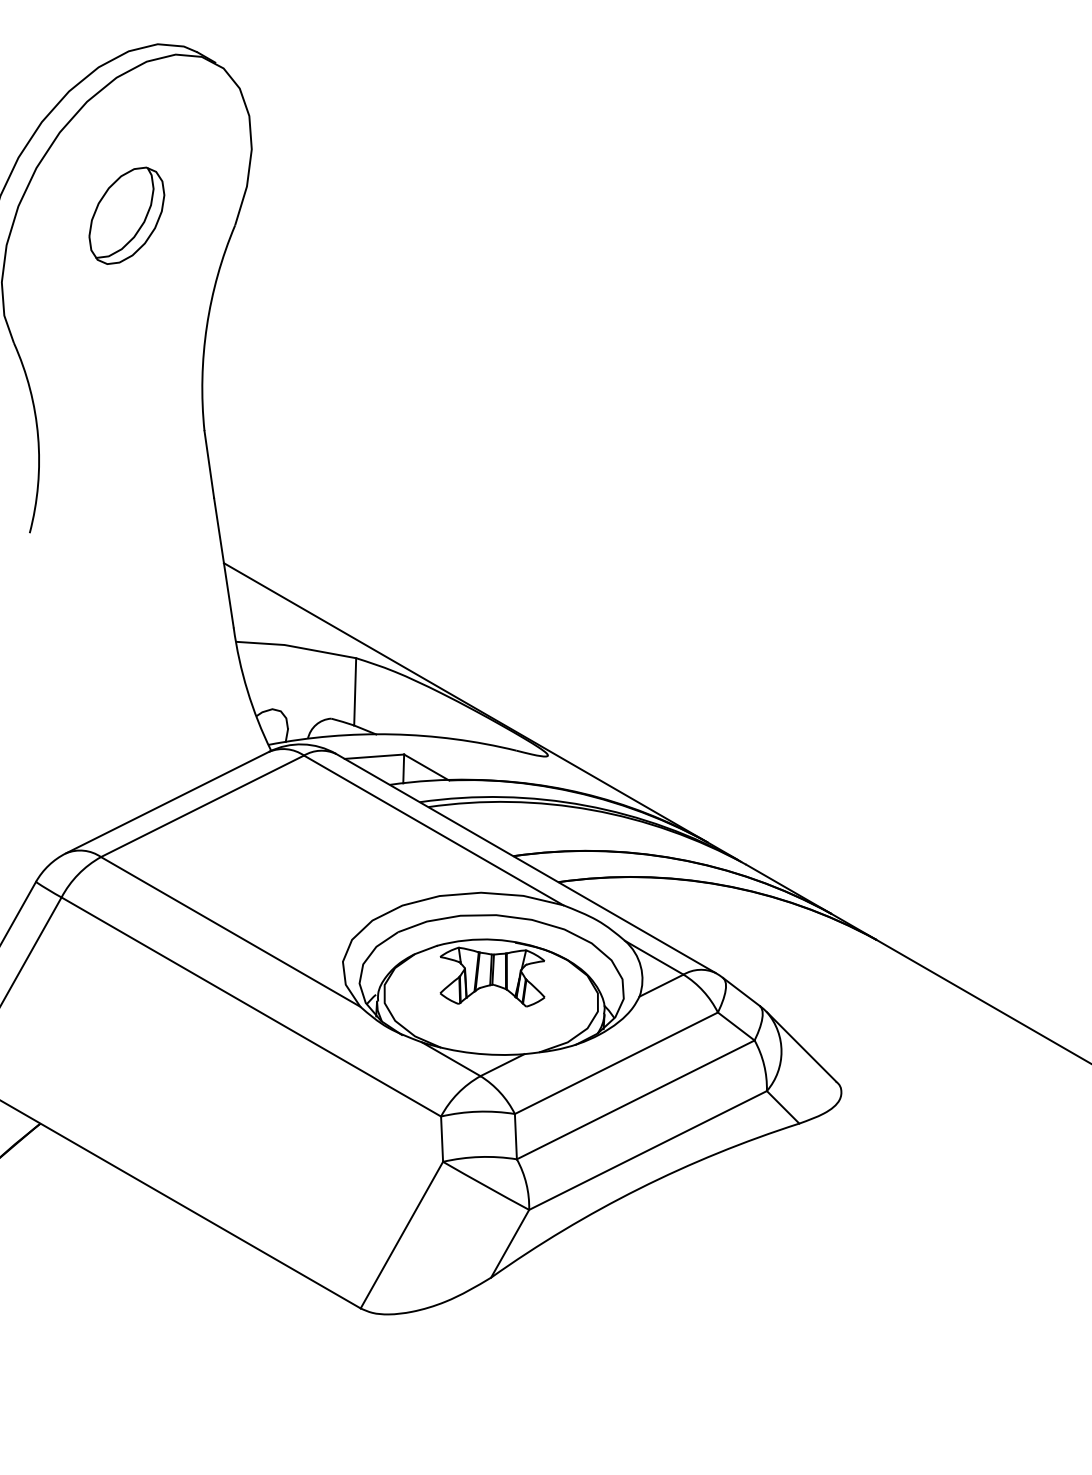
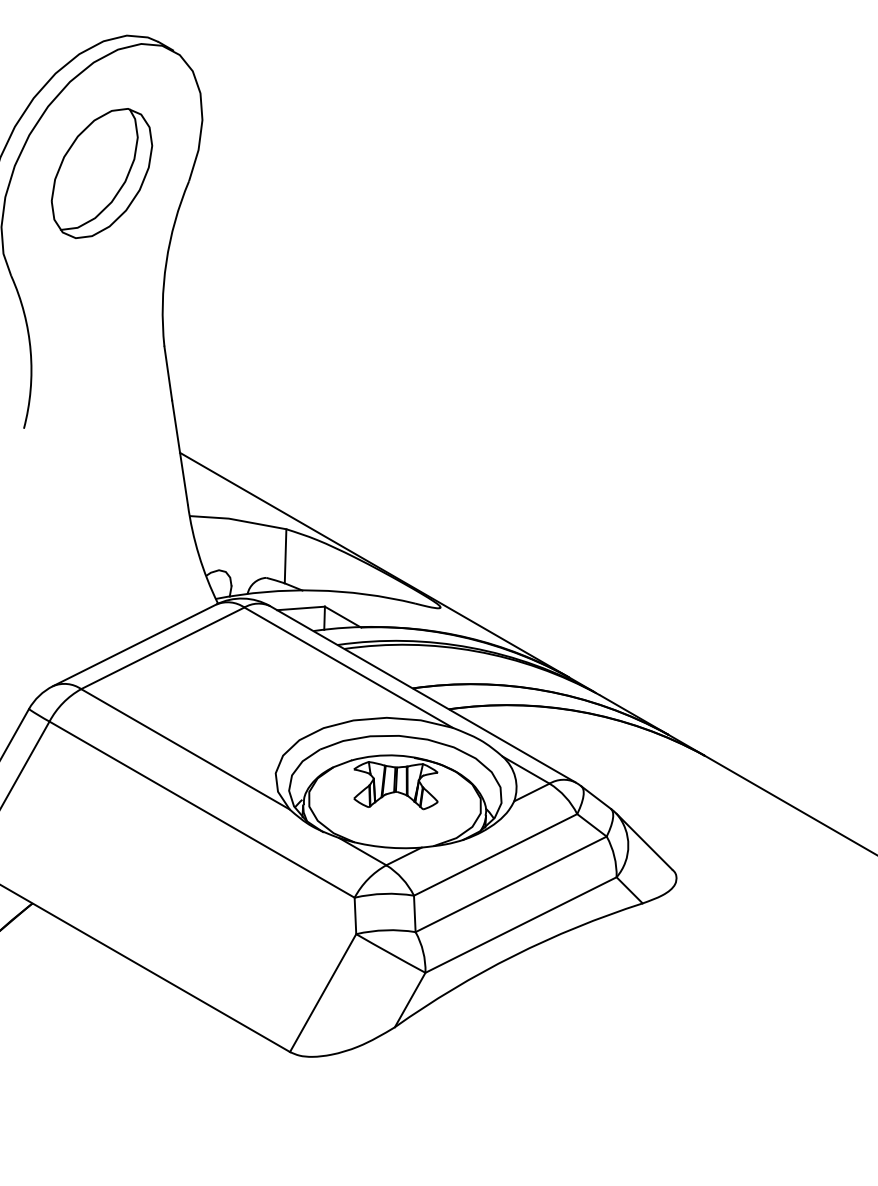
part: (126, 215) -> (101, 173), size x1.67

